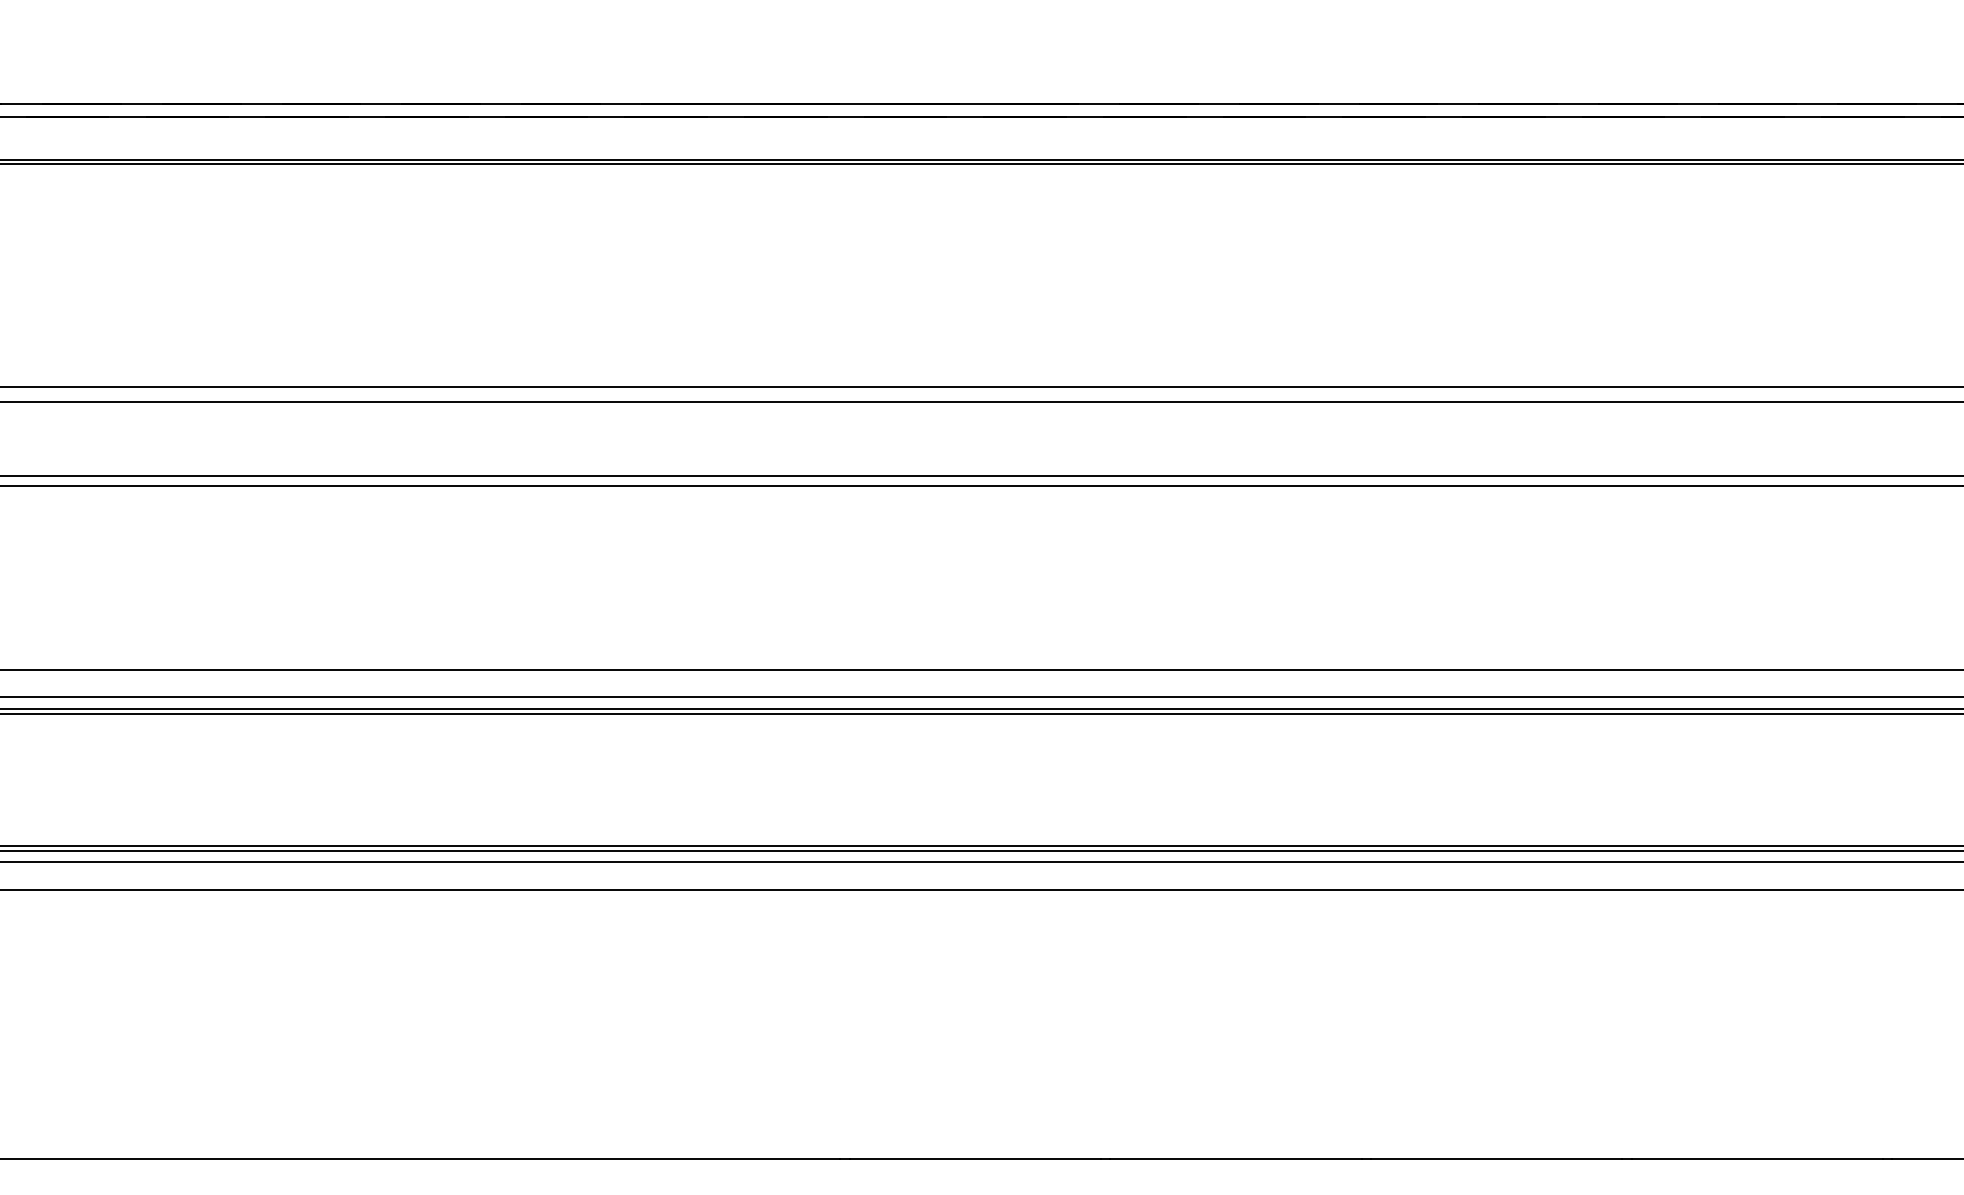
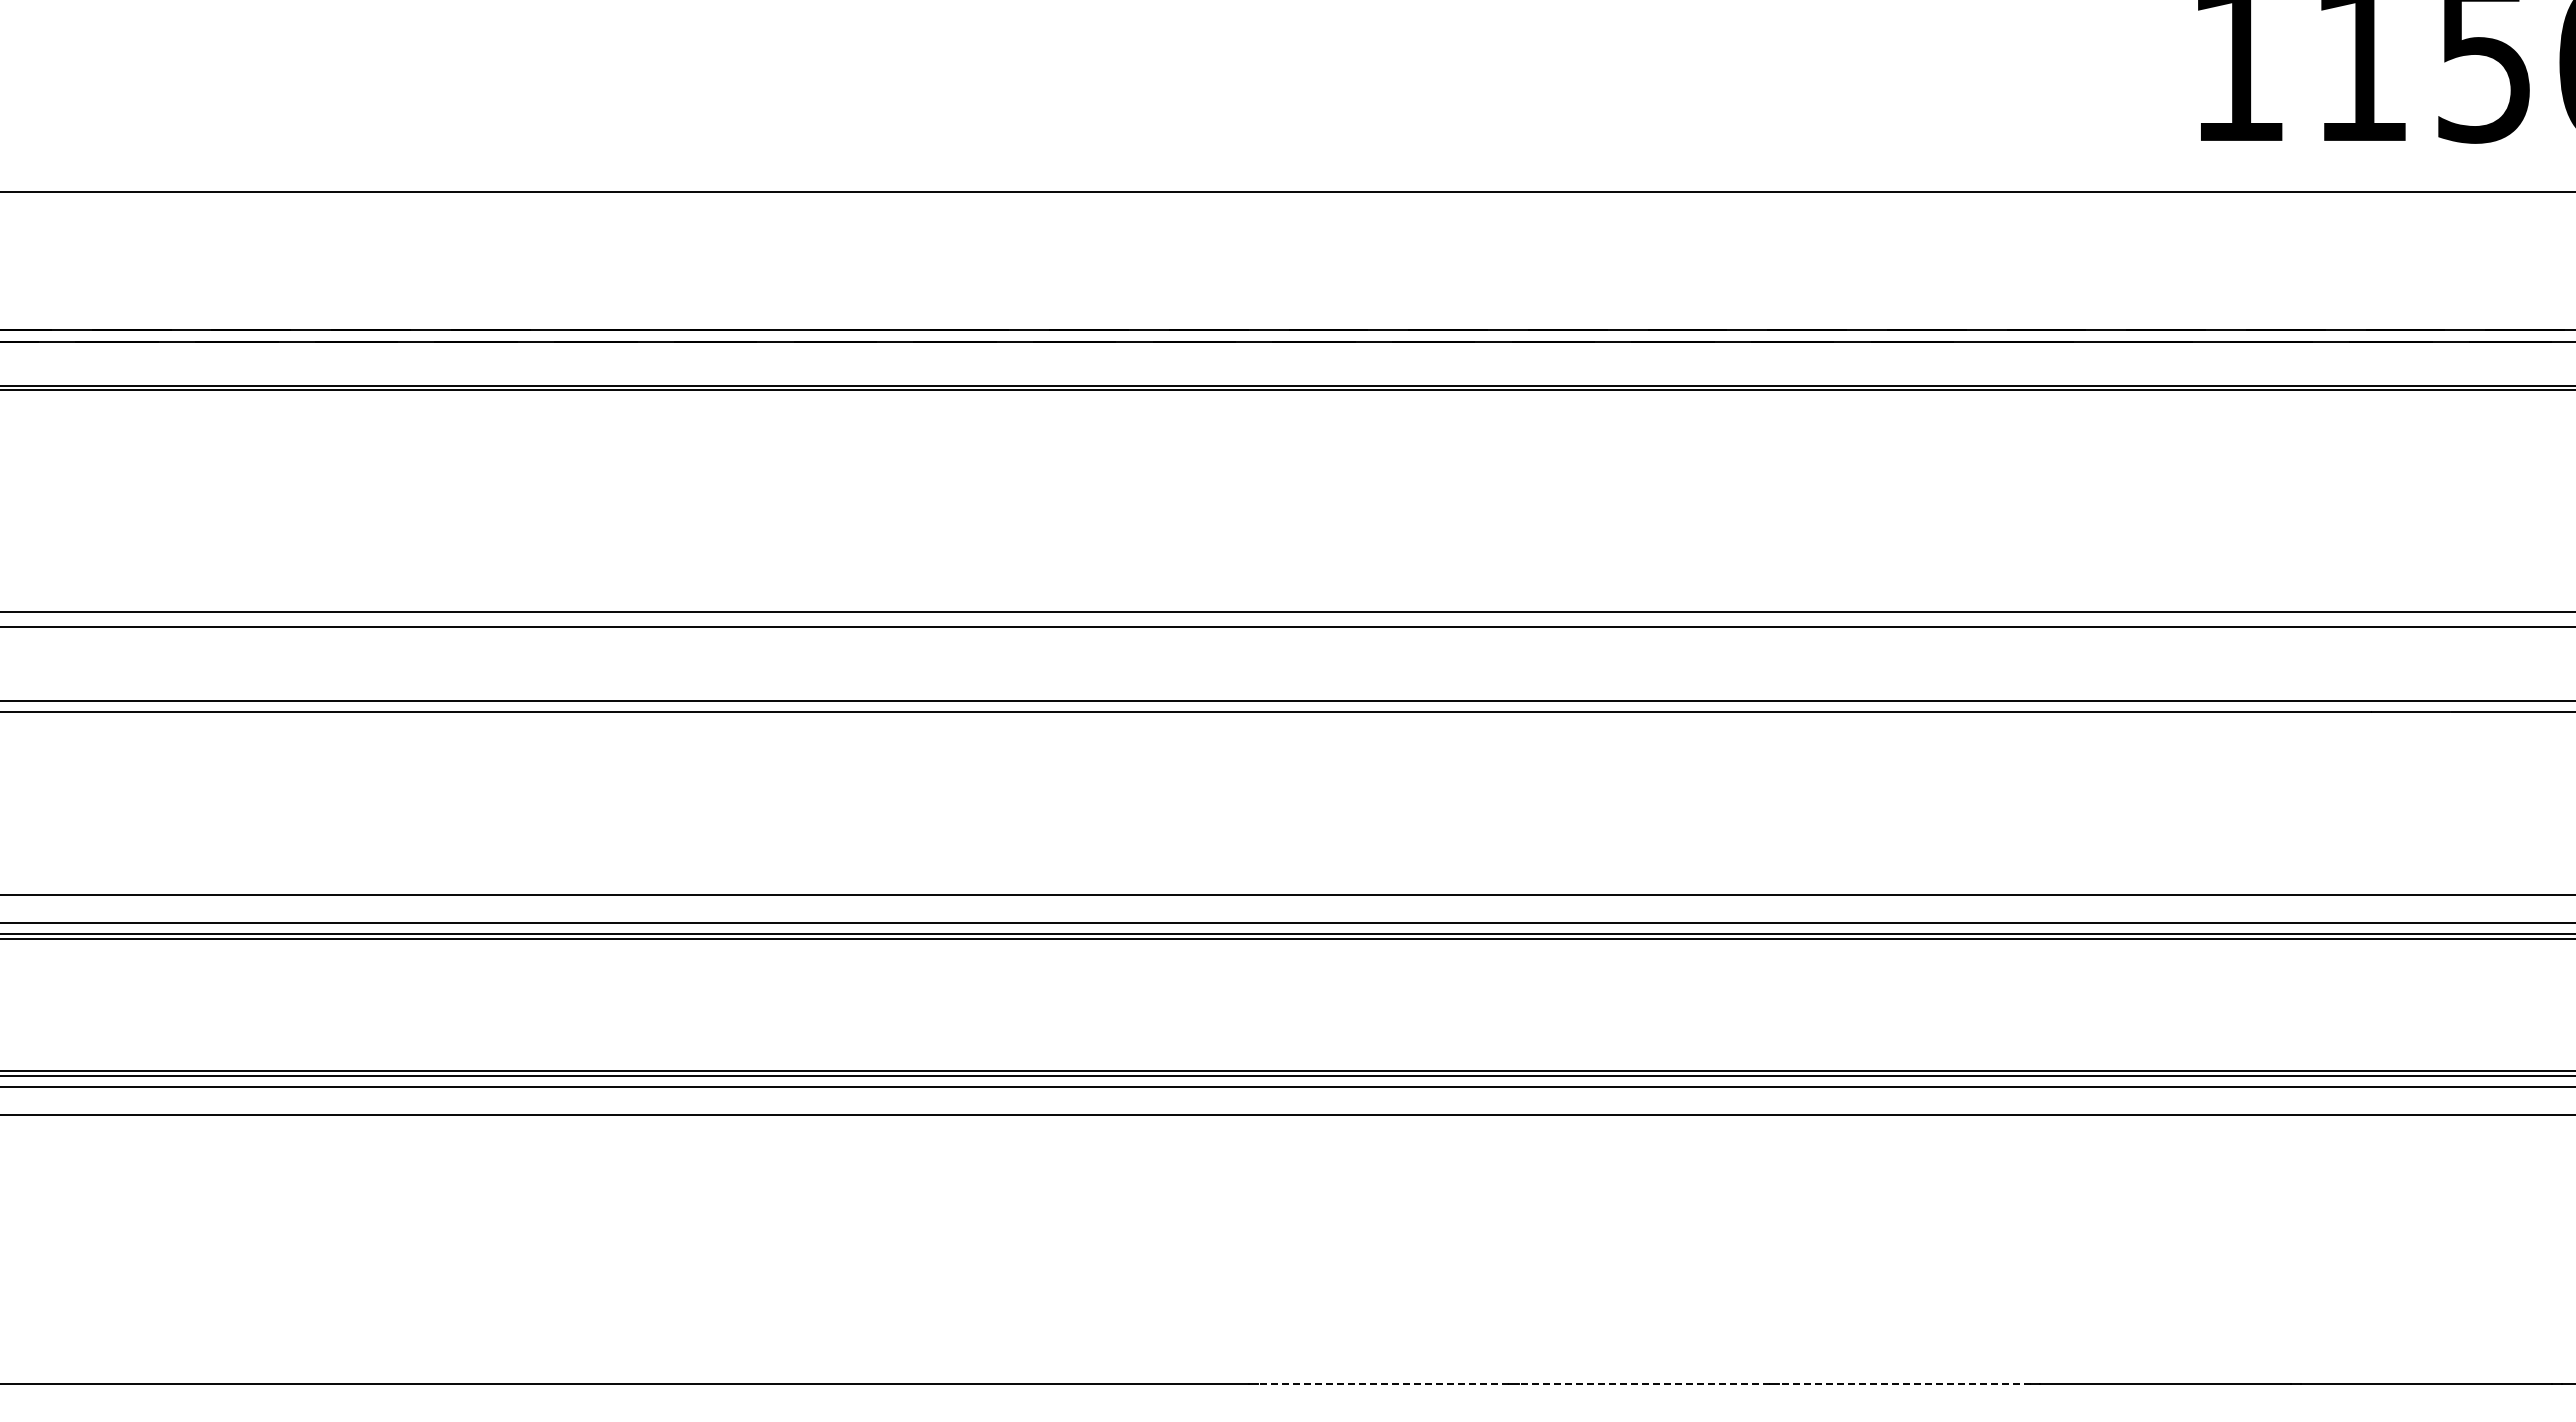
line: (974, 1158) -> (1383, 1383), solid -> dashed
line: (1235, 1158) -> (1644, 1383), solid -> dashed
line: (1496, 1158) -> (1905, 1383), solid -> dashed

